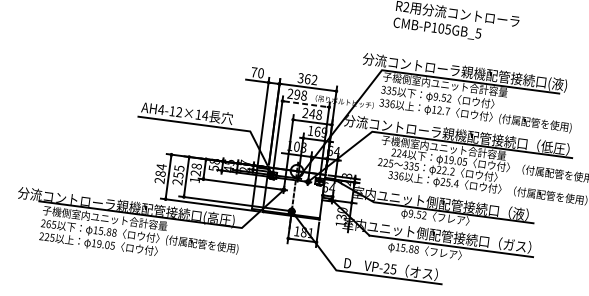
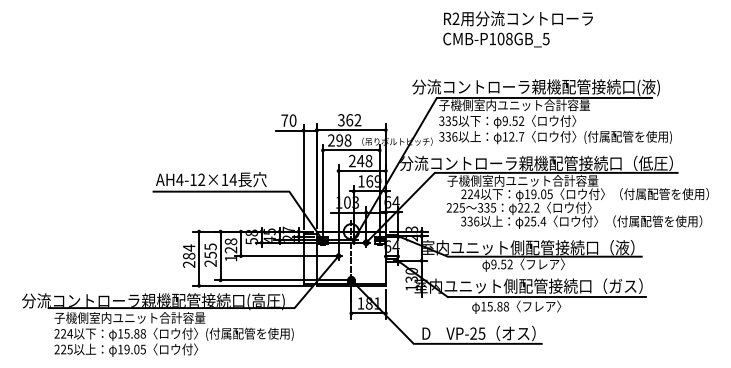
text: (447, 28) -> (508, 38), CMB-P105GB_5 -> CMB-P108GB_5
line: (305, 104) -> (351, 150), dashed -> solid
text: (51, 224) -> (66, 333), 265 -> 224

